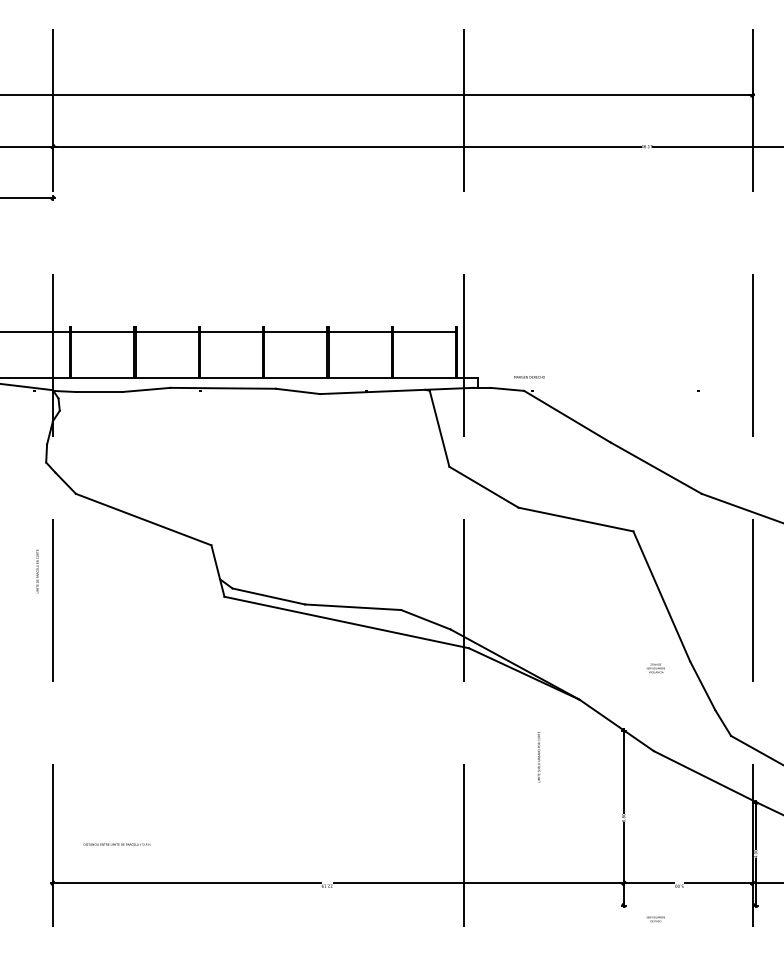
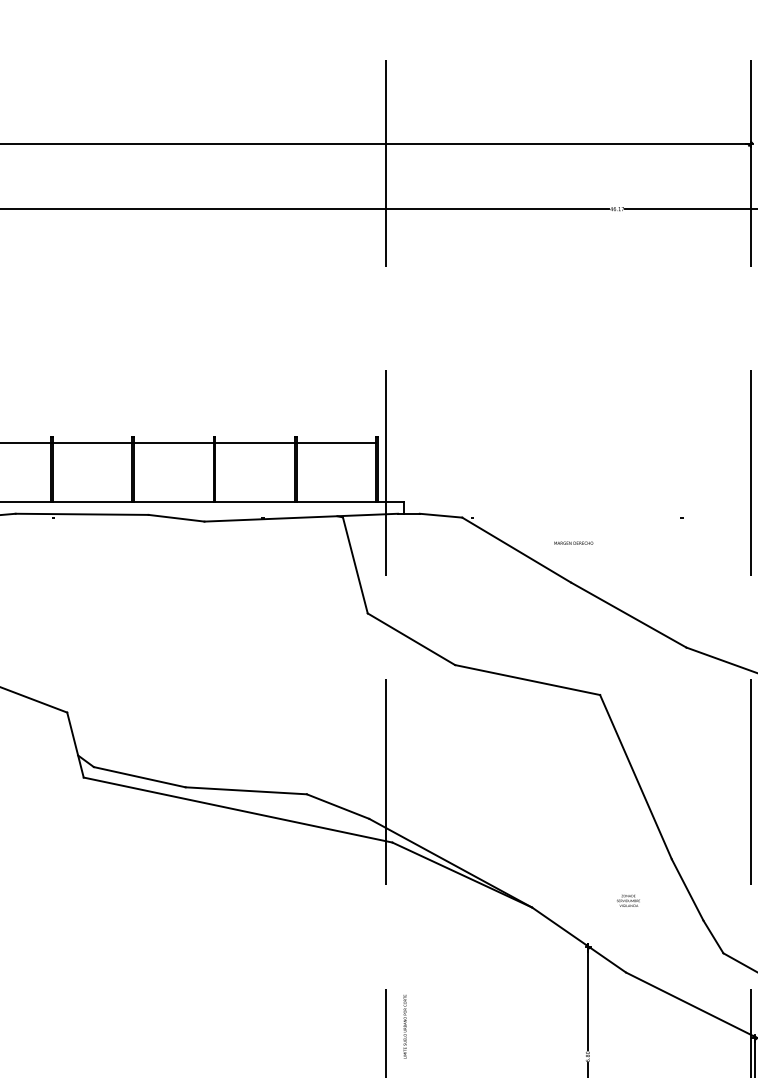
text: (529, 377) -> (573, 543), moved
text: (655, 668) -> (628, 900), moved
text: (538, 757) -> (404, 1027), moved

